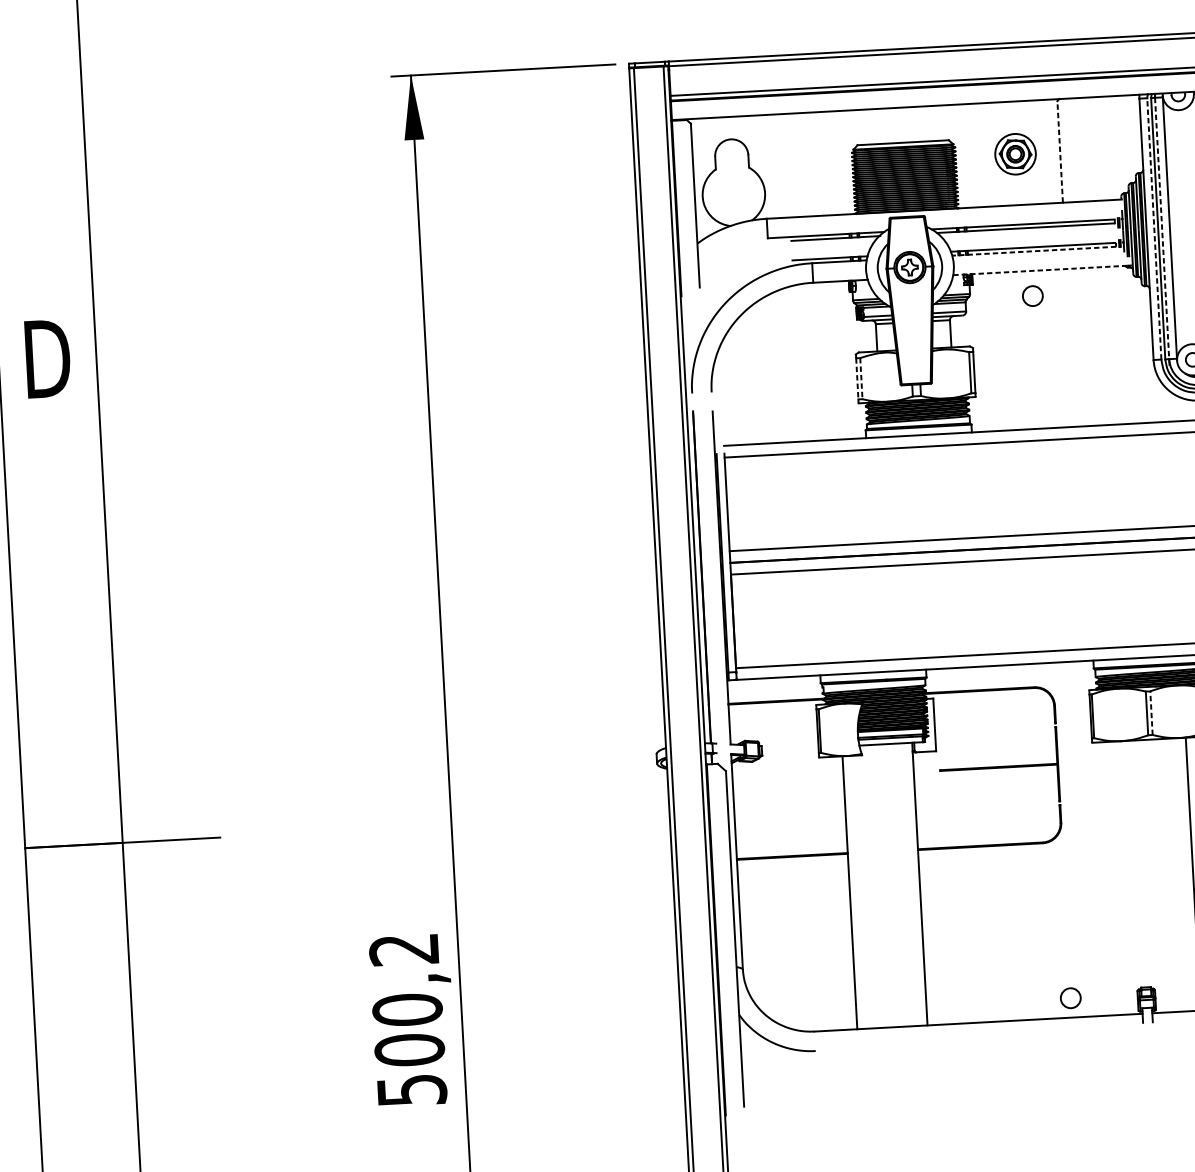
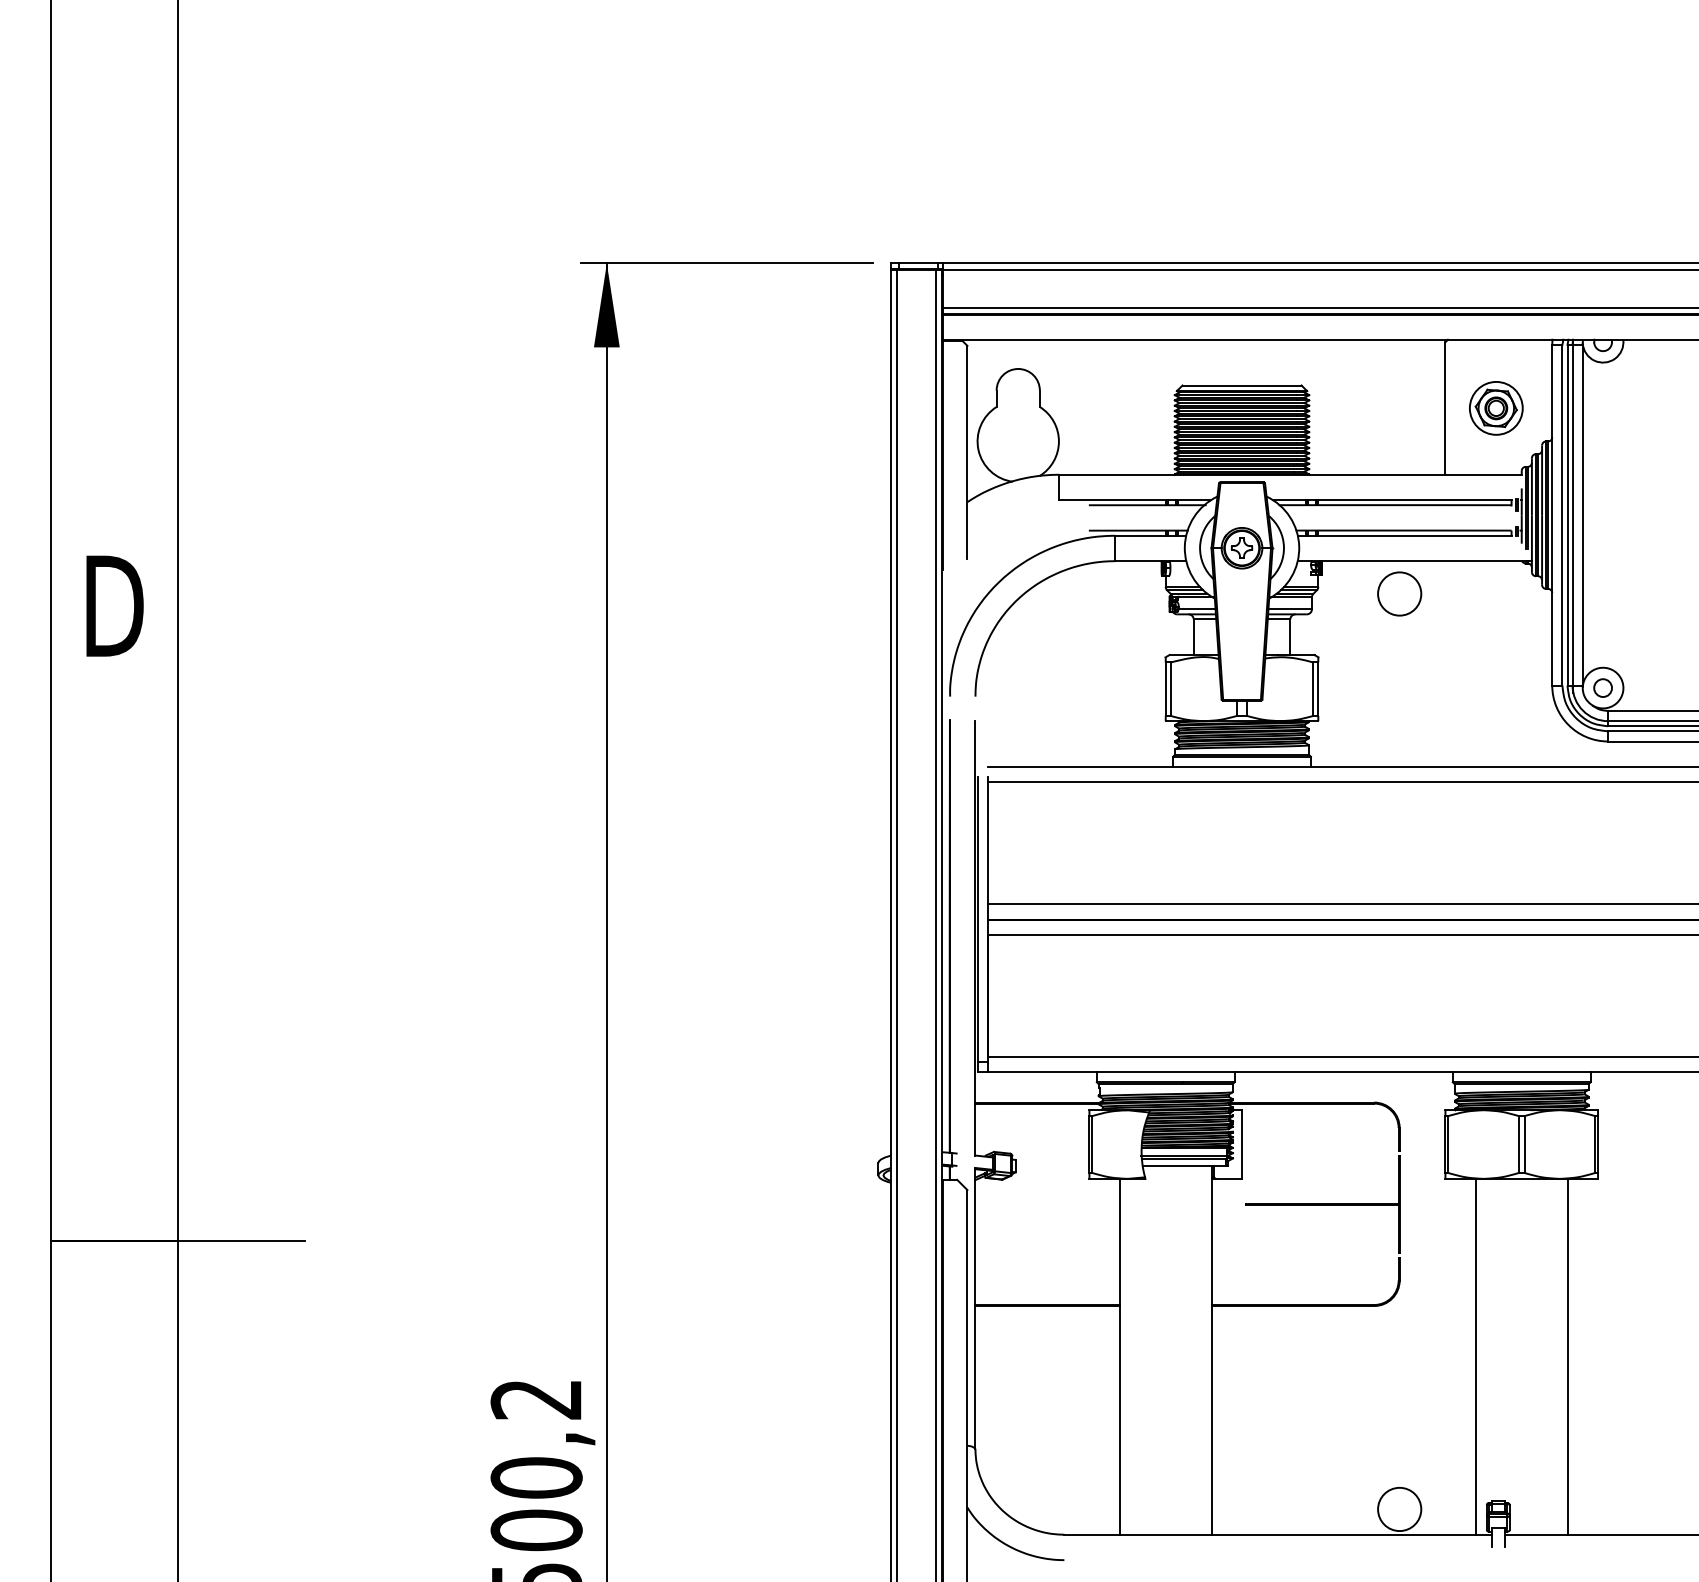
line: (1060, 151) -> (1445, 407), dashed -> solid
part: (1015, 154) -> (1496, 408), moved
line: (1154, 228) -> (1562, 514), dashed -> solid
line: (1162, 228) -> (1572, 515), dashed -> solid
line: (1034, 251) -> (1404, 535), dashed -> solid
line: (1043, 270) -> (1415, 561), dashed -> solid
circle: (1032, 295) -> (1399, 593), size x1.67
line: (861, 378) -> (1171, 689), dashed -> solid
line: (857, 379) -> (1165, 689), dashed -> solid
line: (1151, 713) -> (1524, 1144), dashed -> solid
line: (1122, 877) -> (1475, 1356), added
circle: (1070, 998) -> (1399, 1509), size x1.67

